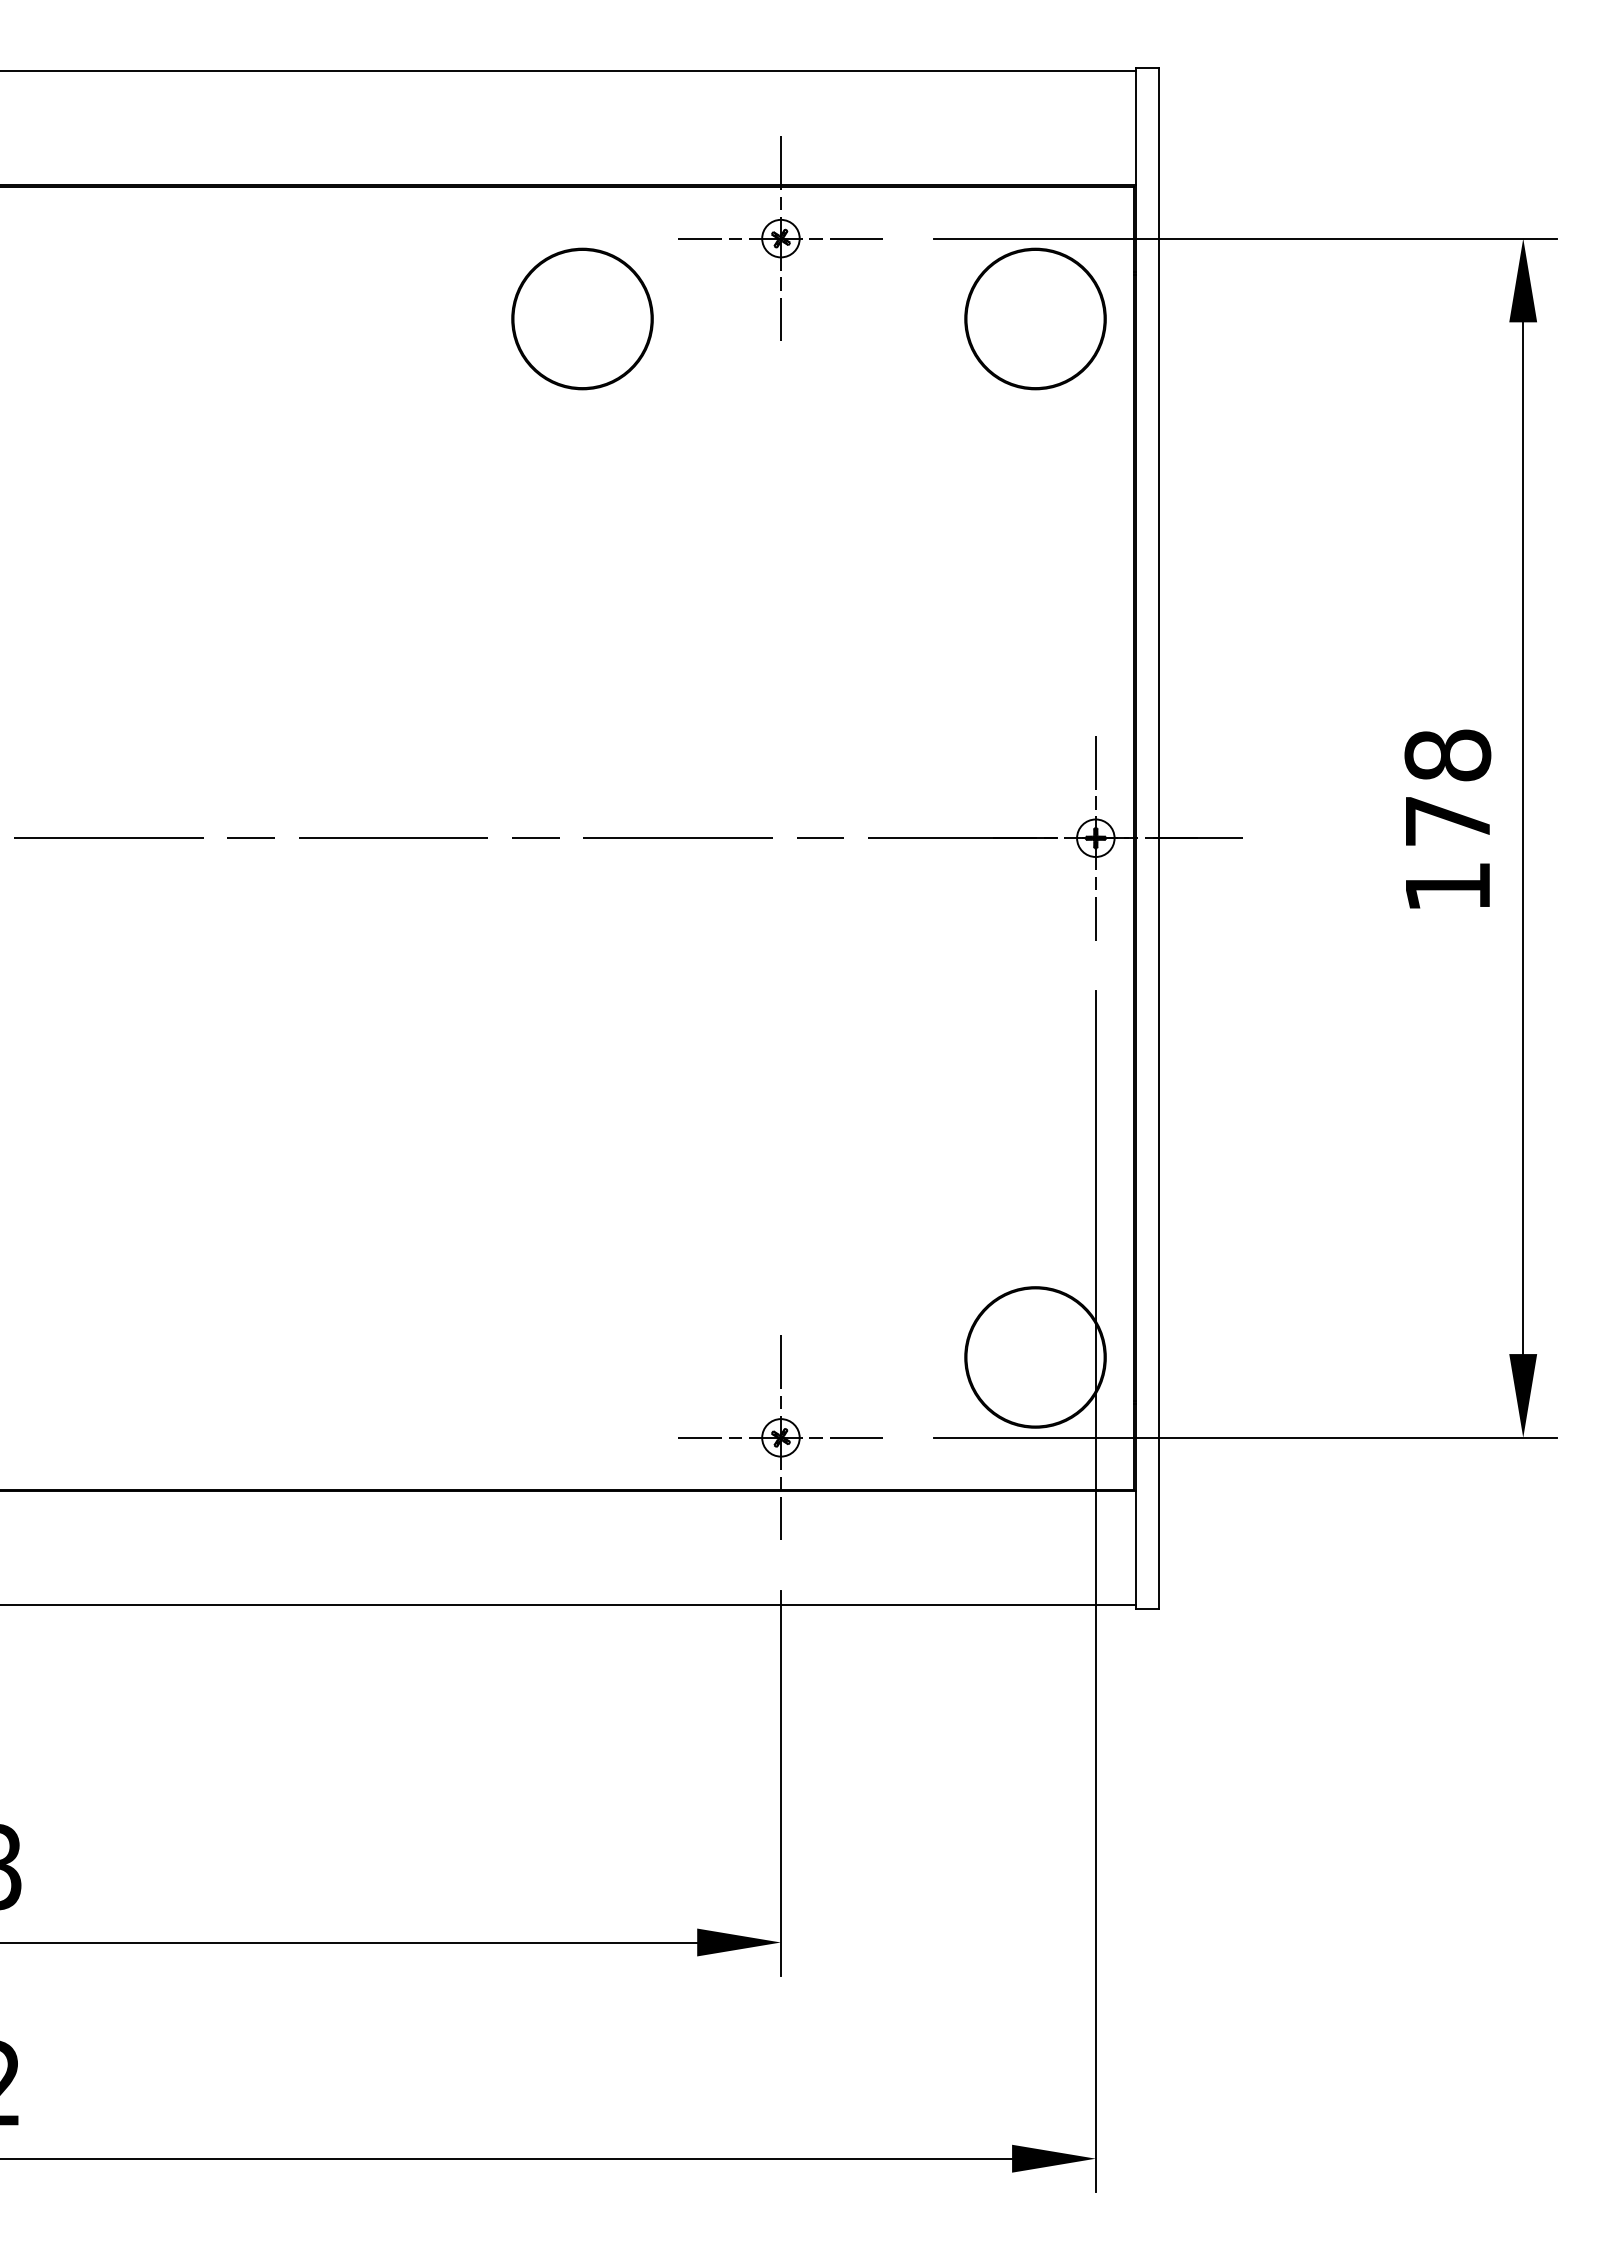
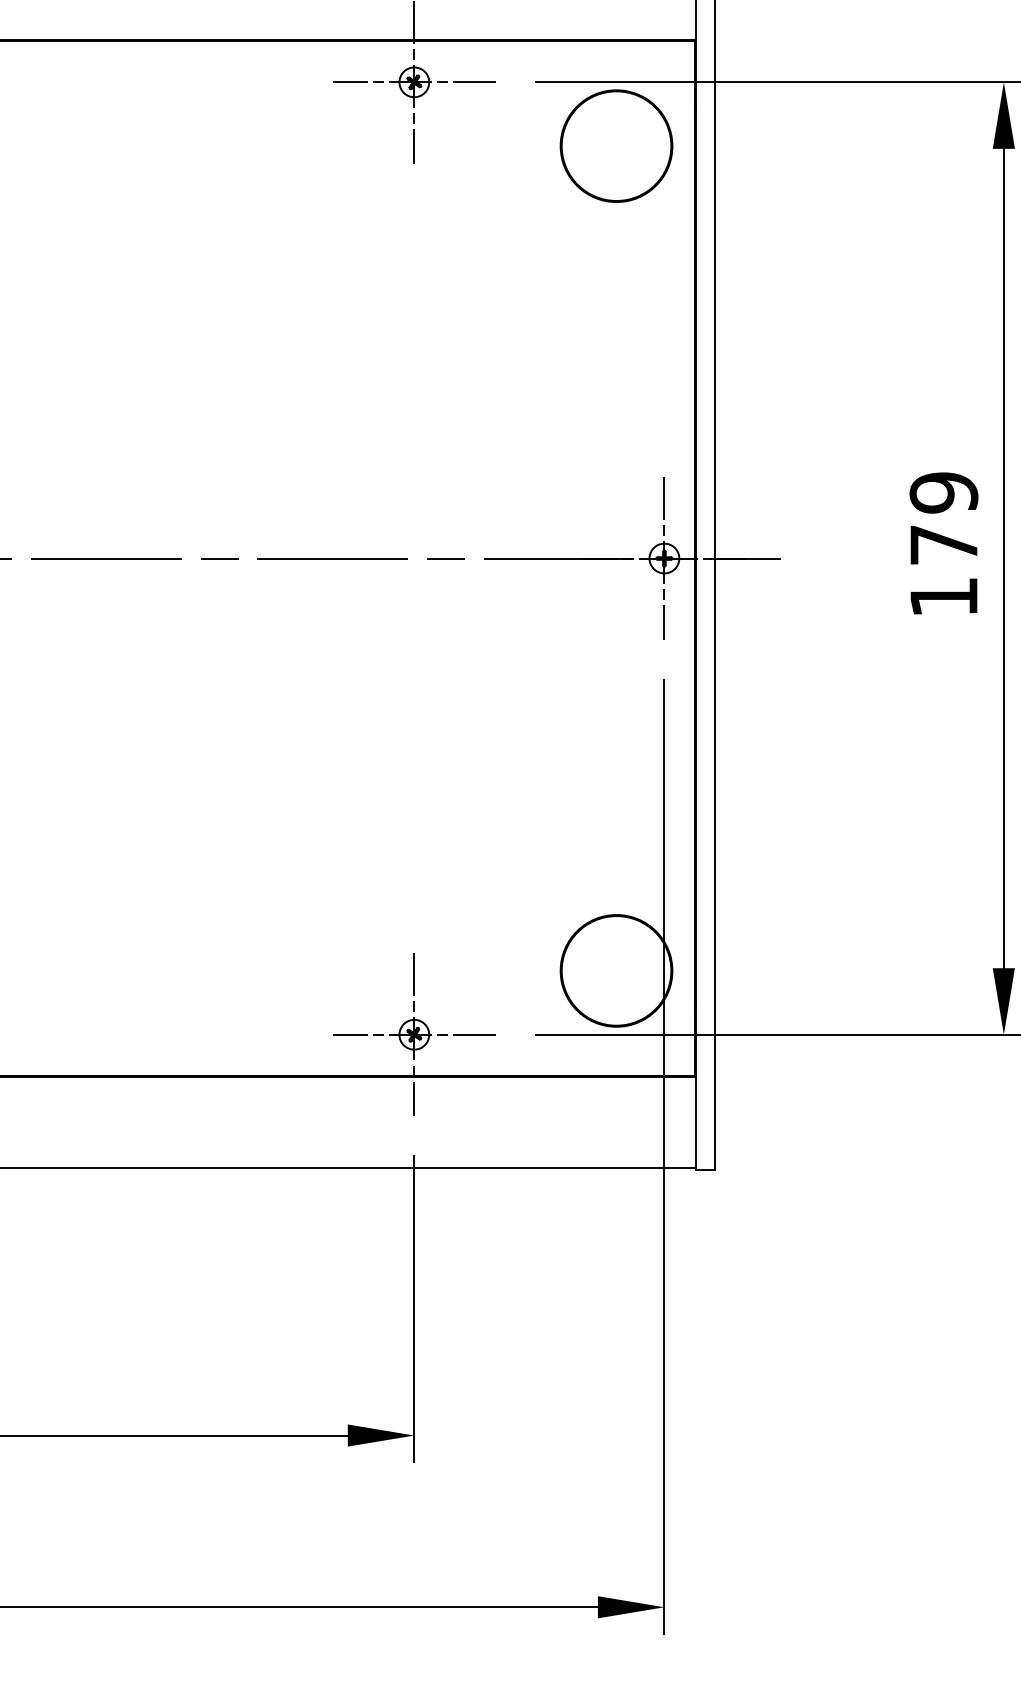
part: (582, 318) -> (256, 145), removed
text: (1447, 755) -> (943, 492), 178 -> 179

